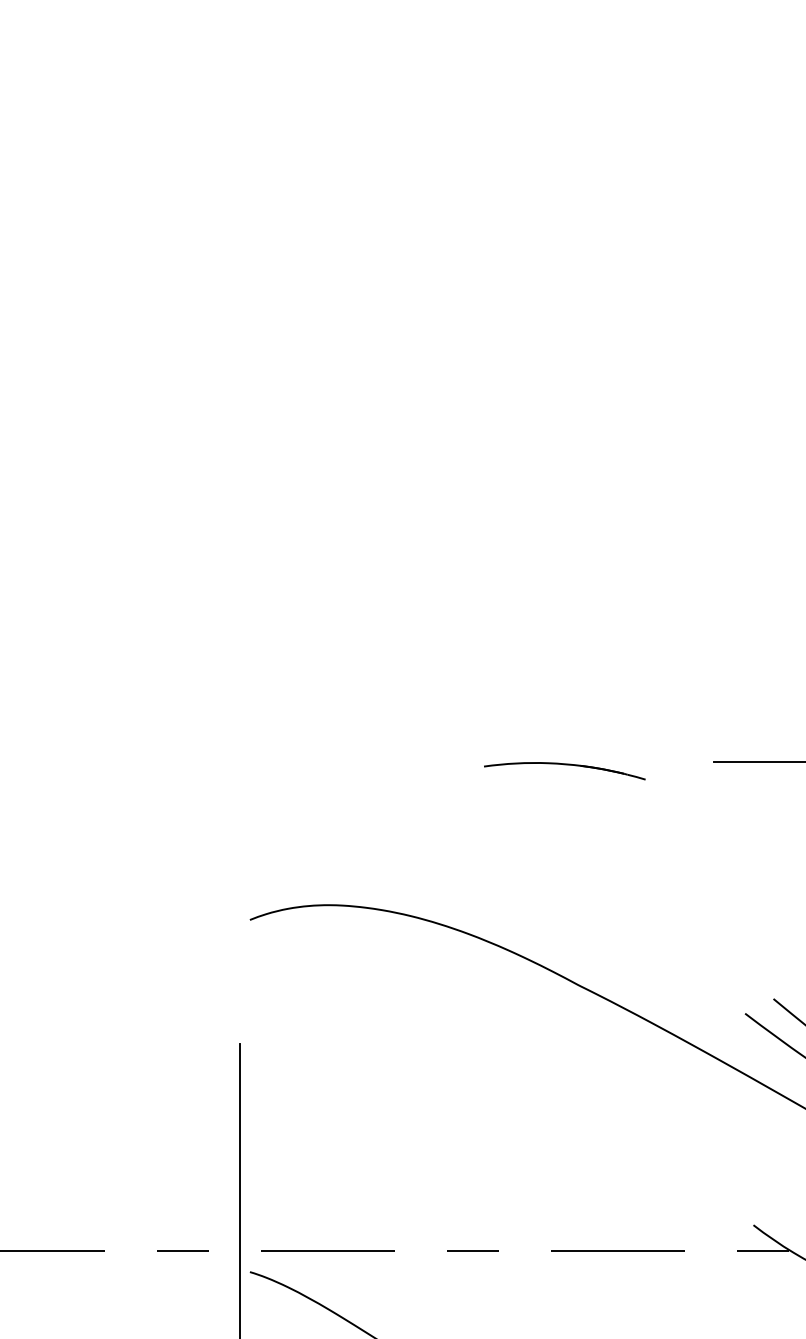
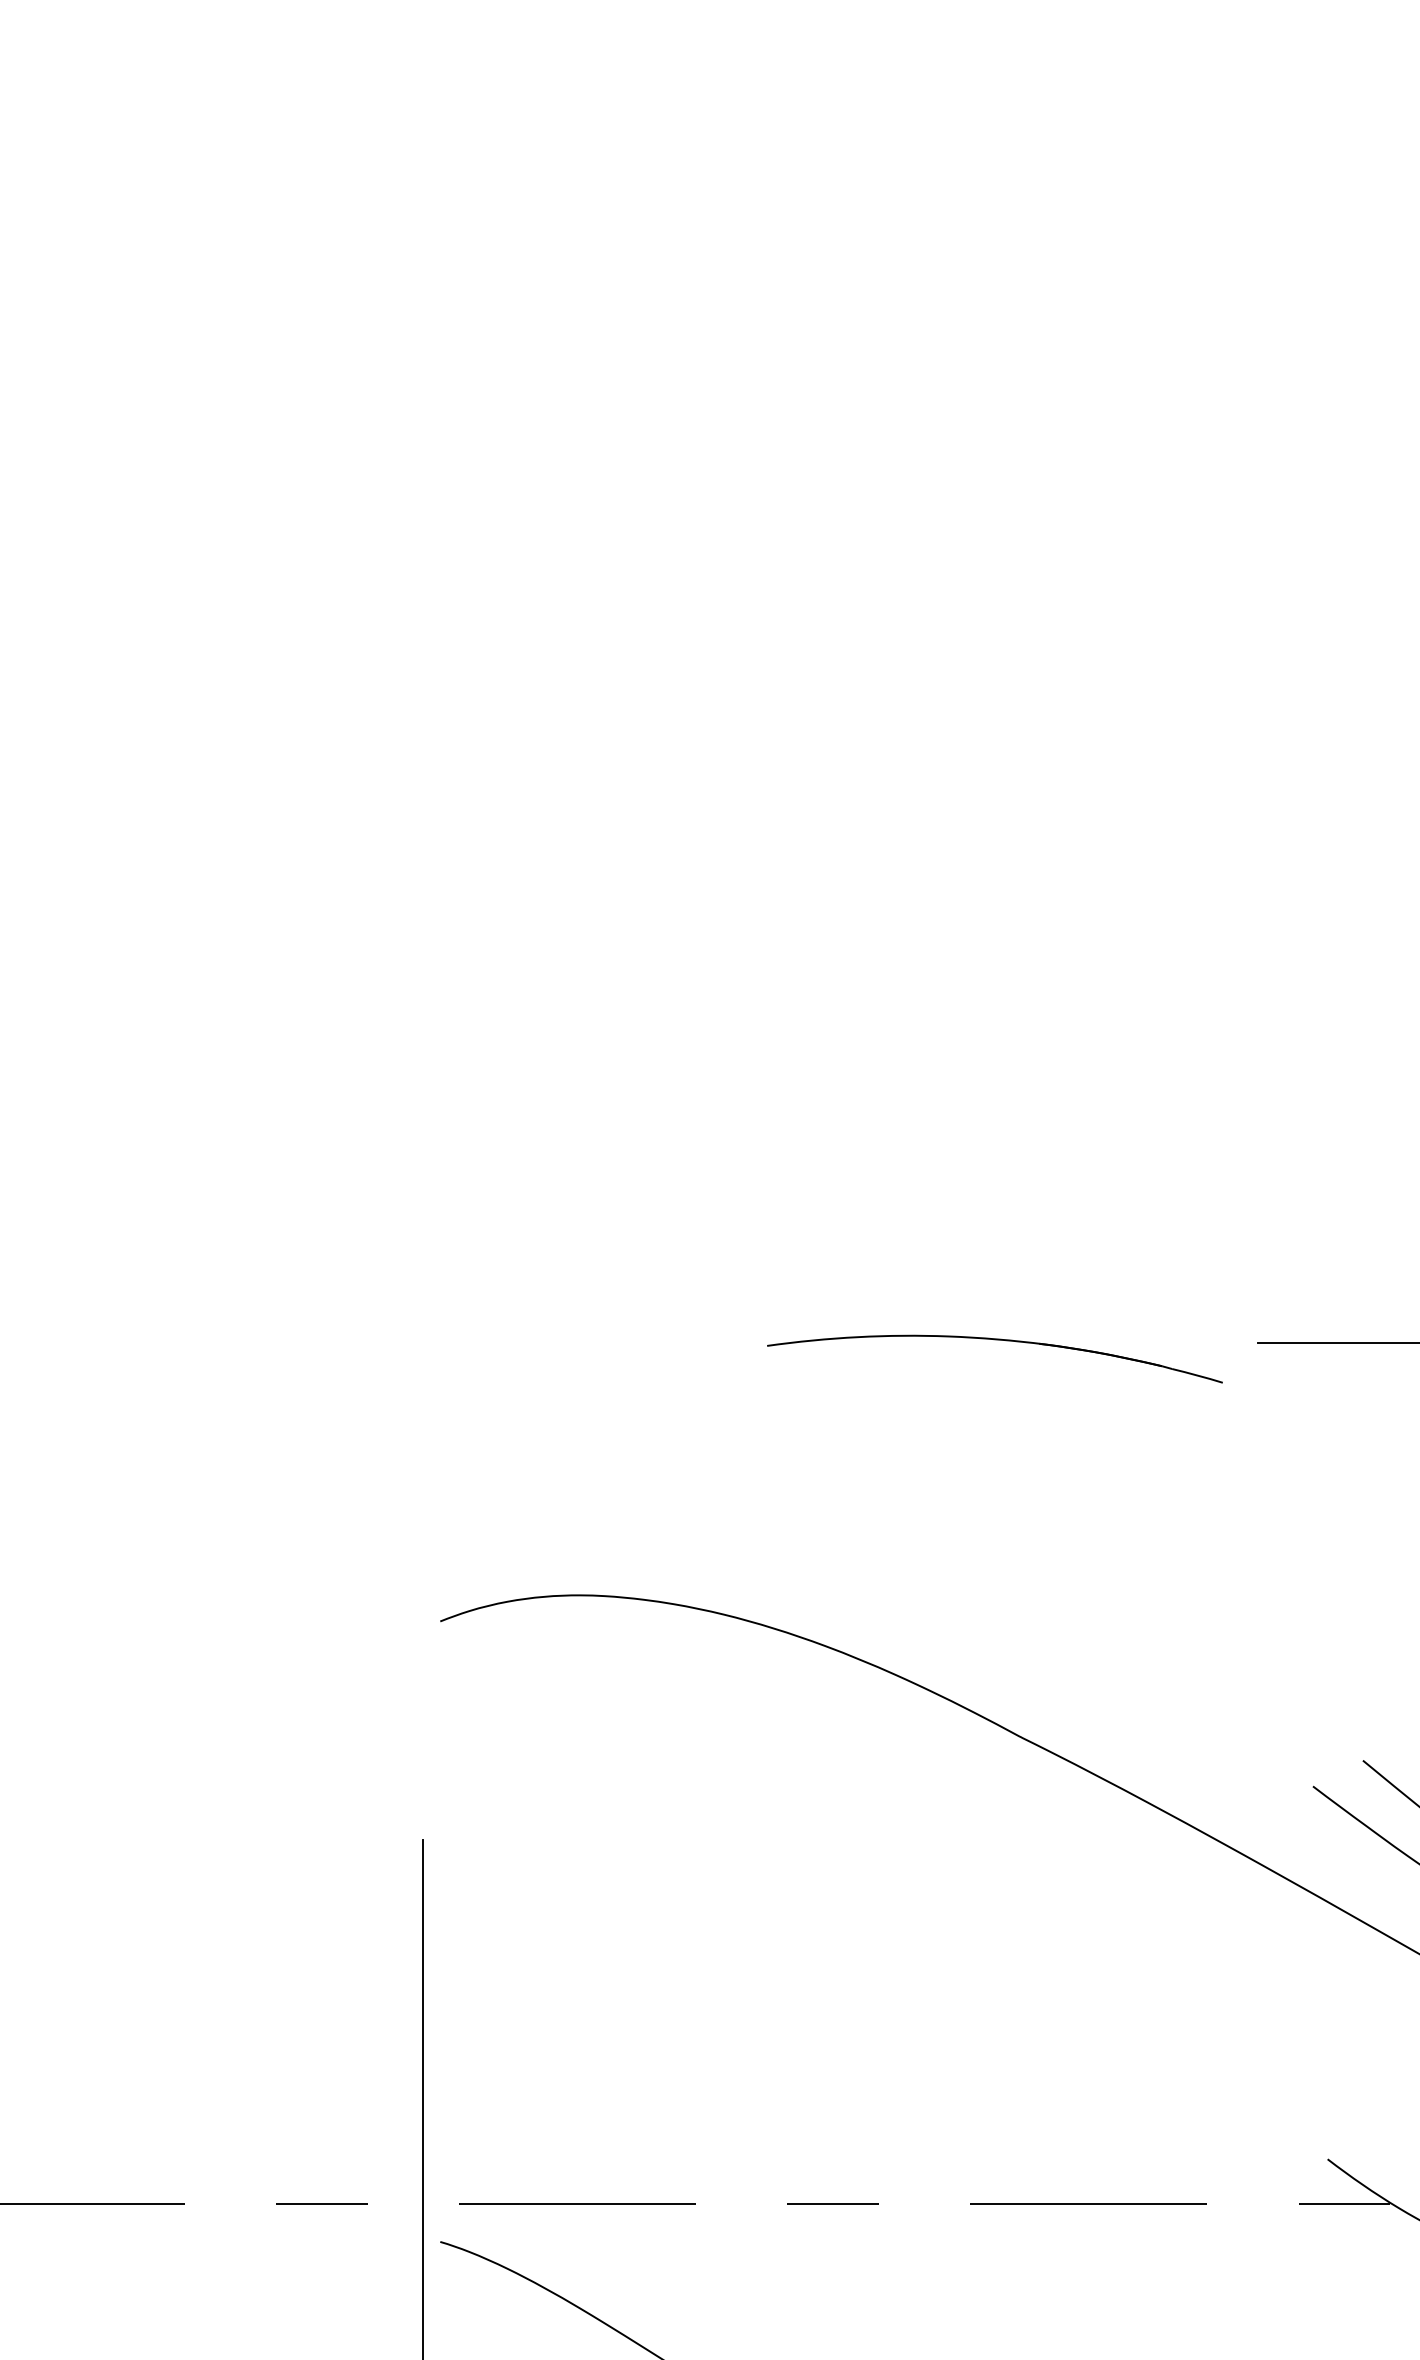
part: (564, 771) -> (994, 1359), size x1.6

